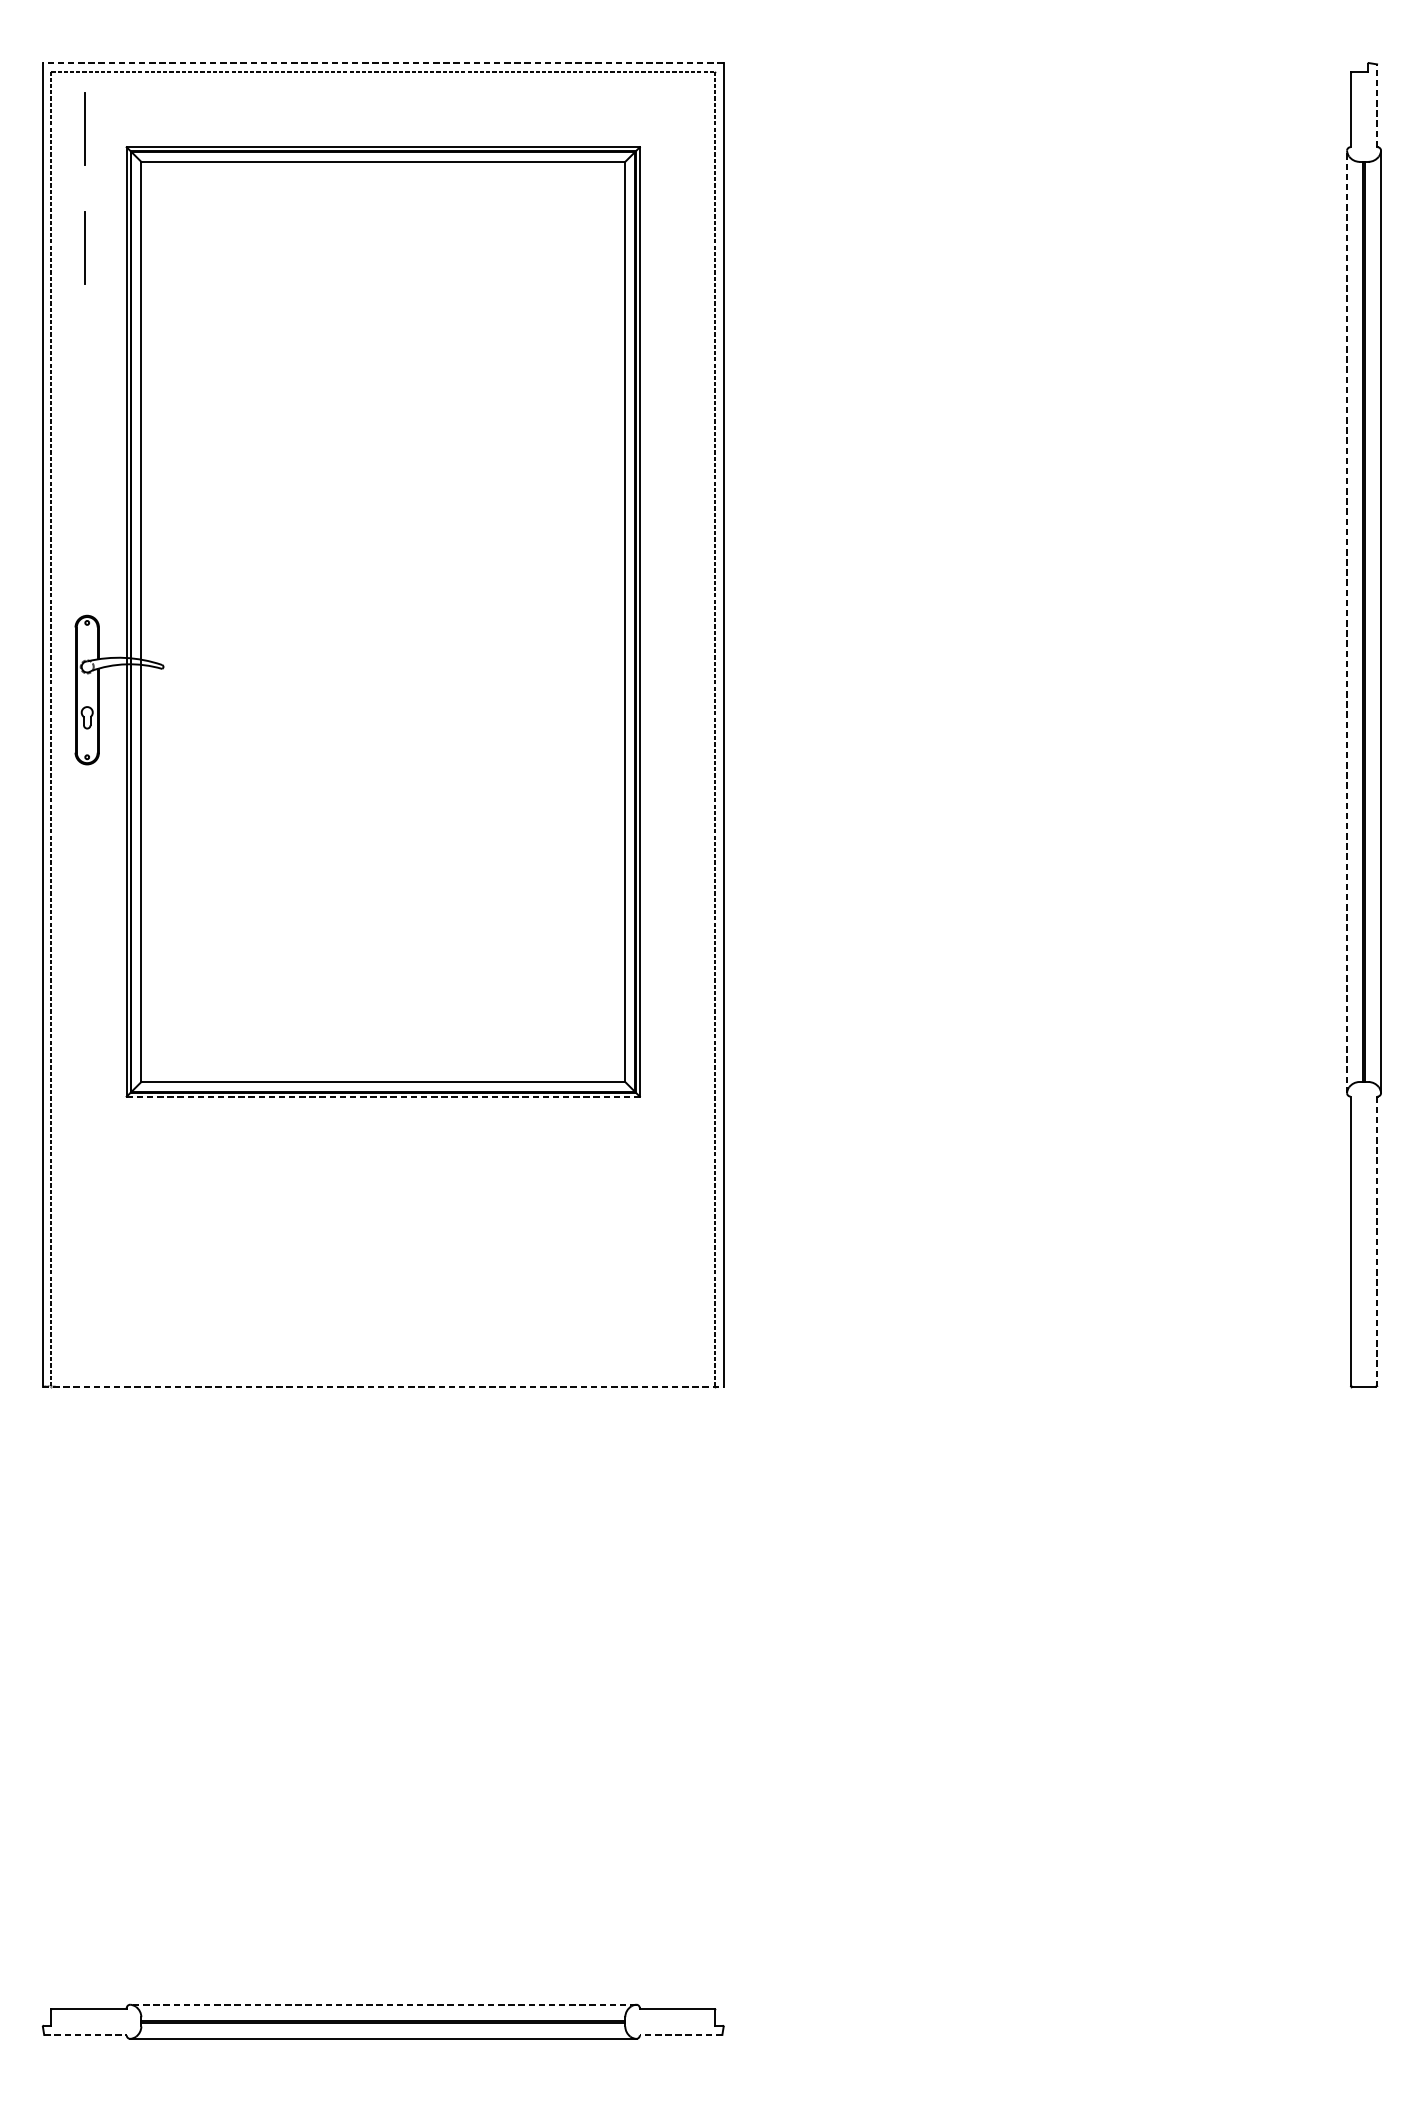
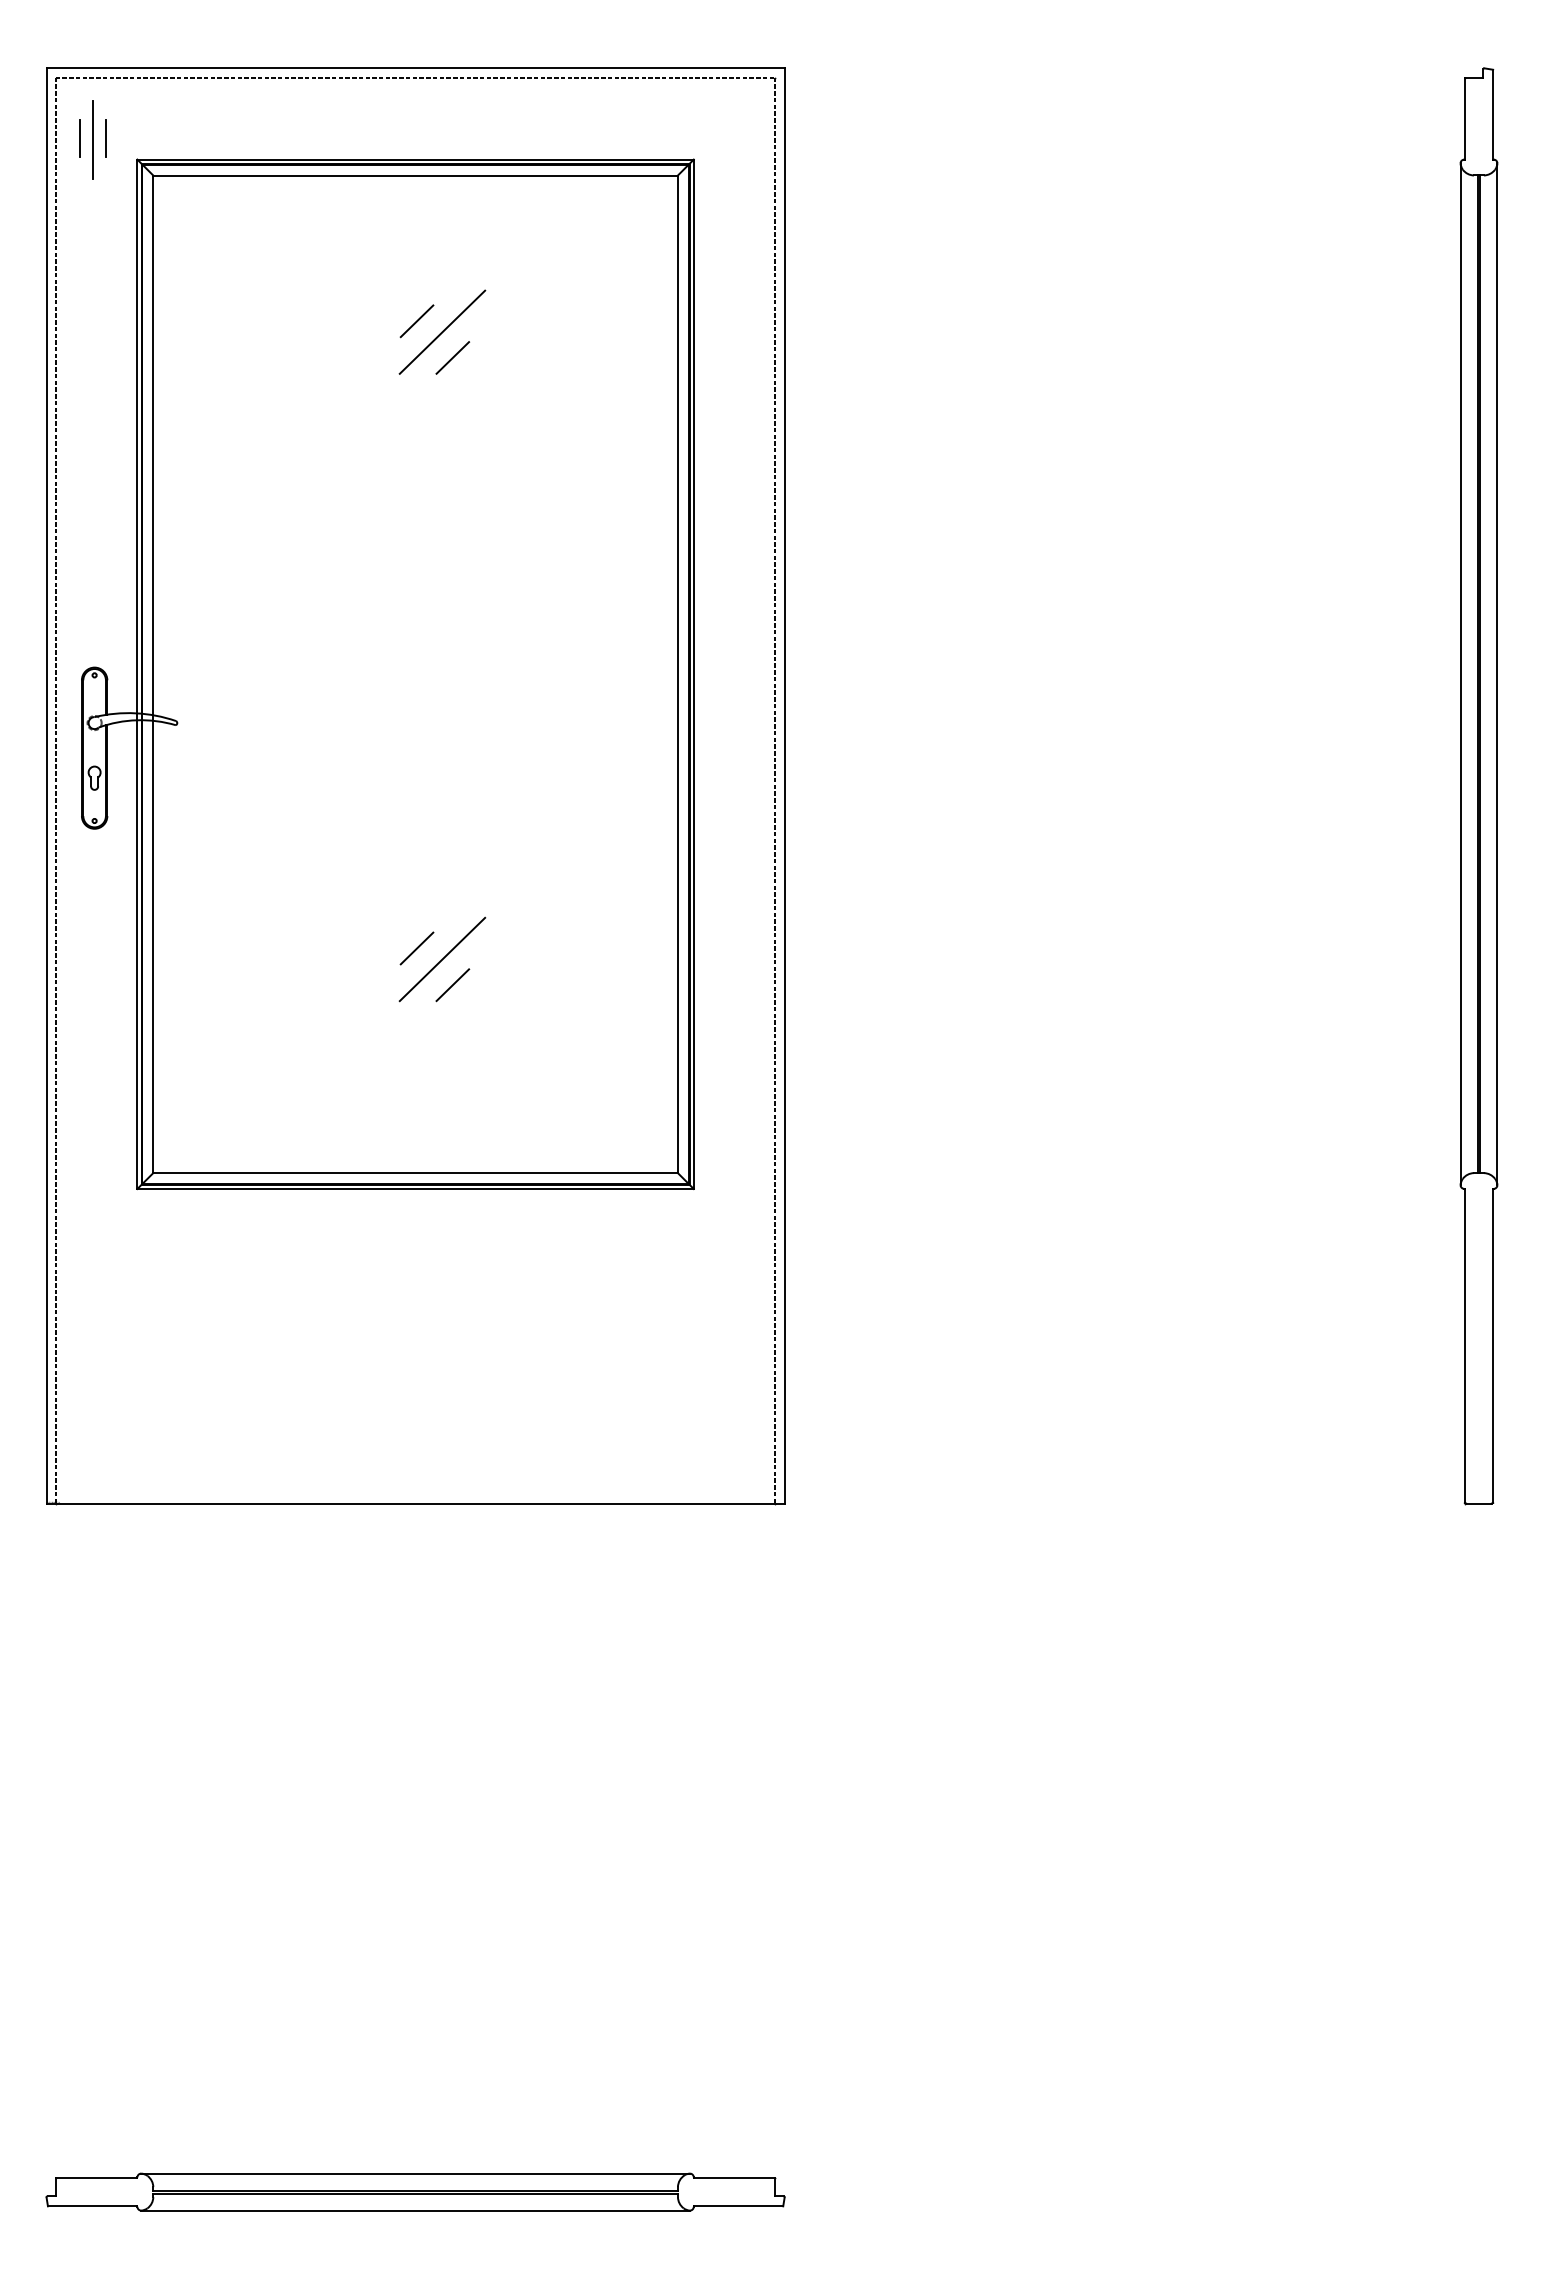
line: (383, 63) -> (415, 68), dashed -> solid
line: (1377, 105) -> (1493, 114), dashed -> solid
line: (74, 127) -> (80, 138), added
line: (98, 127) -> (106, 138), added
line: (85, 247) -> (92, 268), removed
line: (384, 296) -> (416, 321), added
line: (408, 305) -> (442, 331), added
line: (417, 329) -> (452, 357), added
line: (1347, 622) -> (1460, 674), dashed -> solid
line: (384, 874) -> (416, 948), added
line: (408, 884) -> (442, 959), added
line: (417, 908) -> (452, 985), added
line: (384, 1097) -> (416, 1189), dashed -> solid
line: (1377, 1240) -> (1493, 1345), dashed -> solid
line: (384, 1386) -> (416, 1503), dashed -> solid
line: (383, 2004) -> (415, 2173), dashed -> solid
line: (85, 2035) -> (92, 2206), dashed -> solid
line: (681, 2035) -> (738, 2206), dashed -> solid

